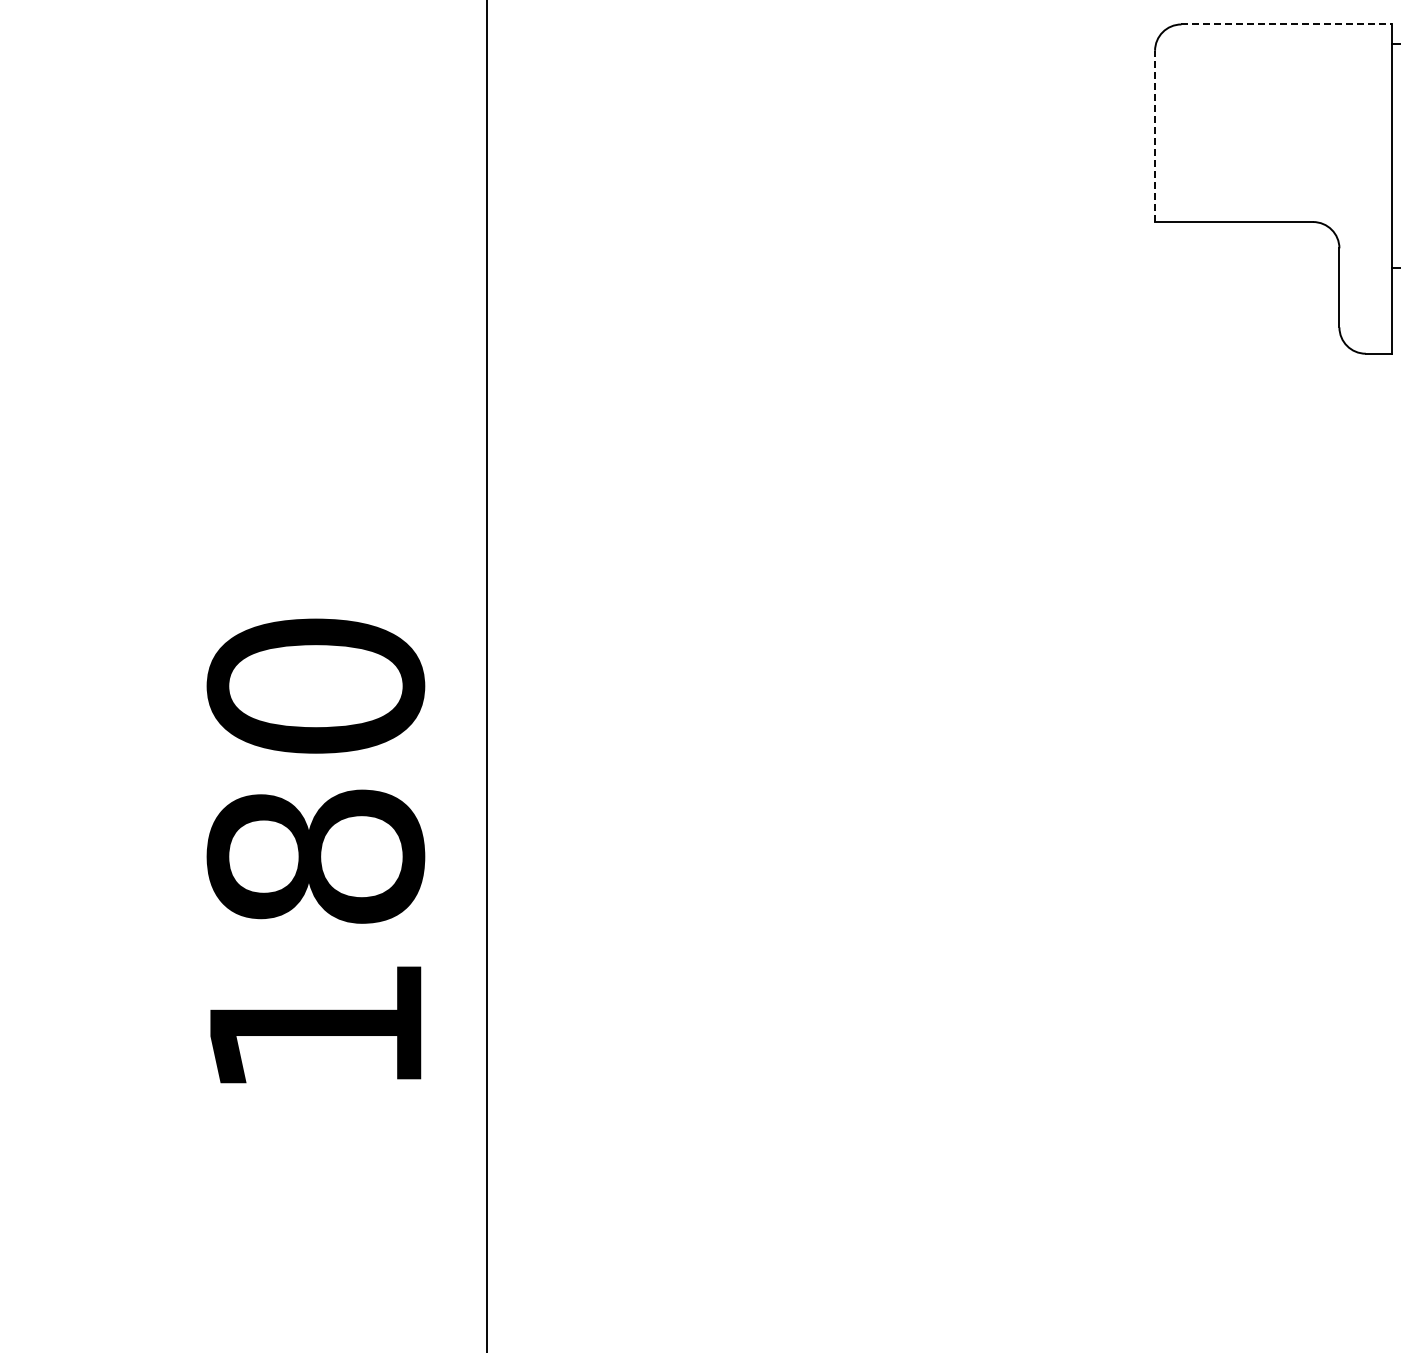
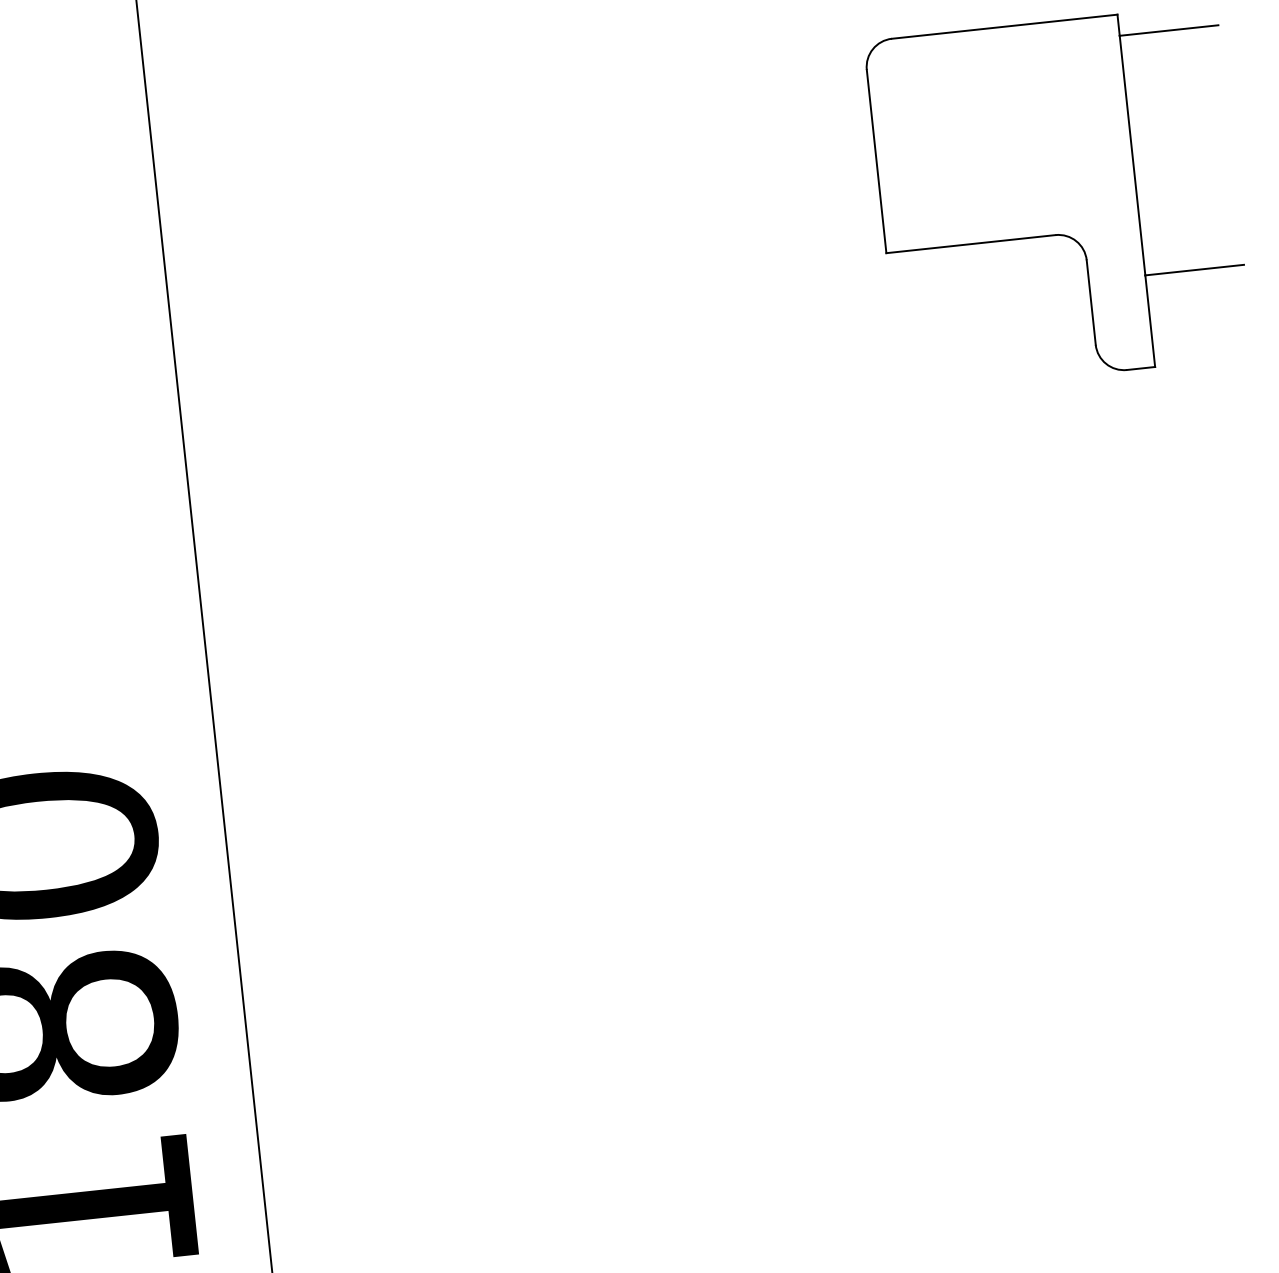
line: (1287, 24) -> (1005, 26), dashed -> solid
line: (1155, 136) -> (877, 161), dashed -> solid

